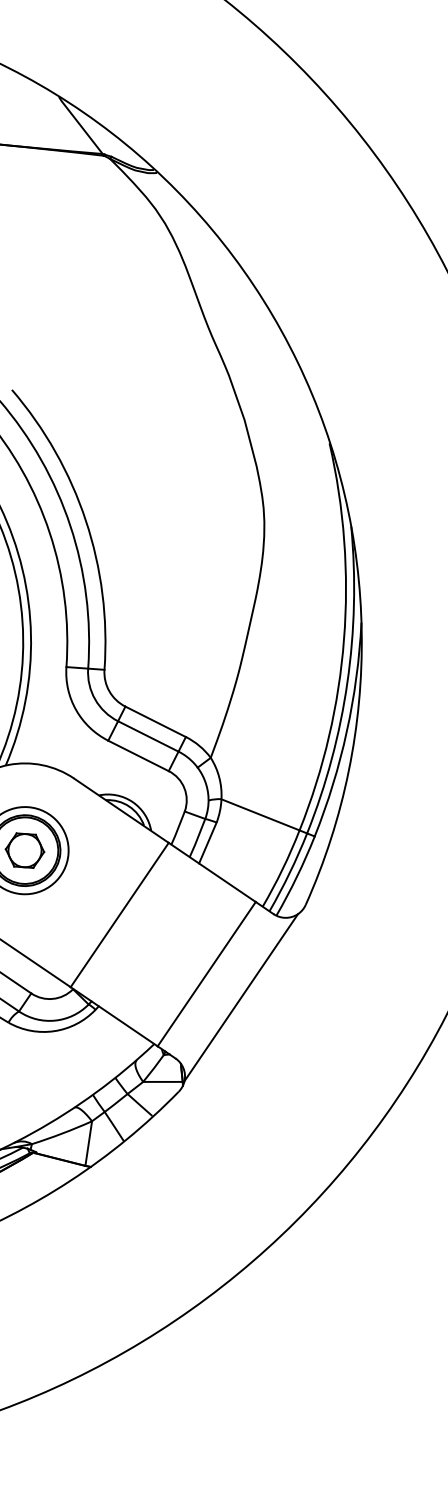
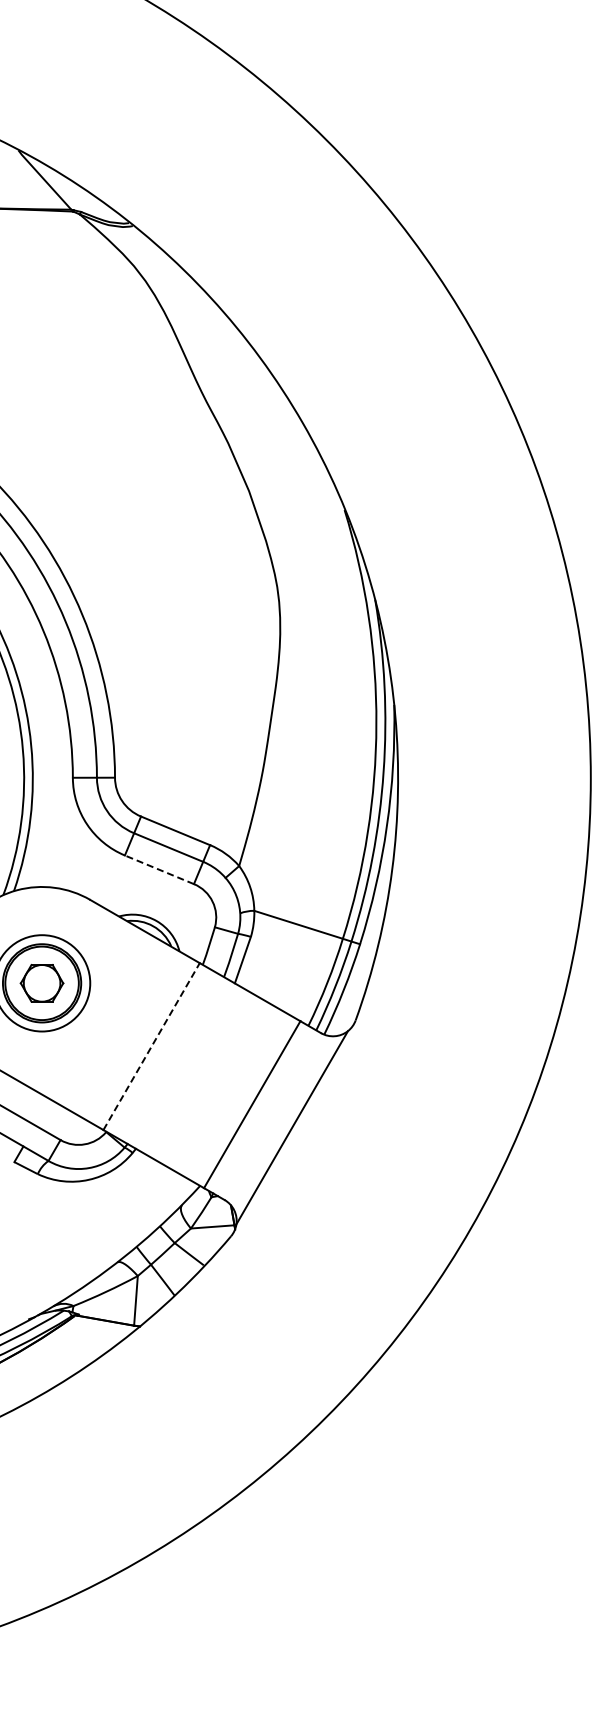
line: (137, 755) -> (158, 869), solid -> dashed
line: (119, 914) -> (151, 1046), solid -> dashed

